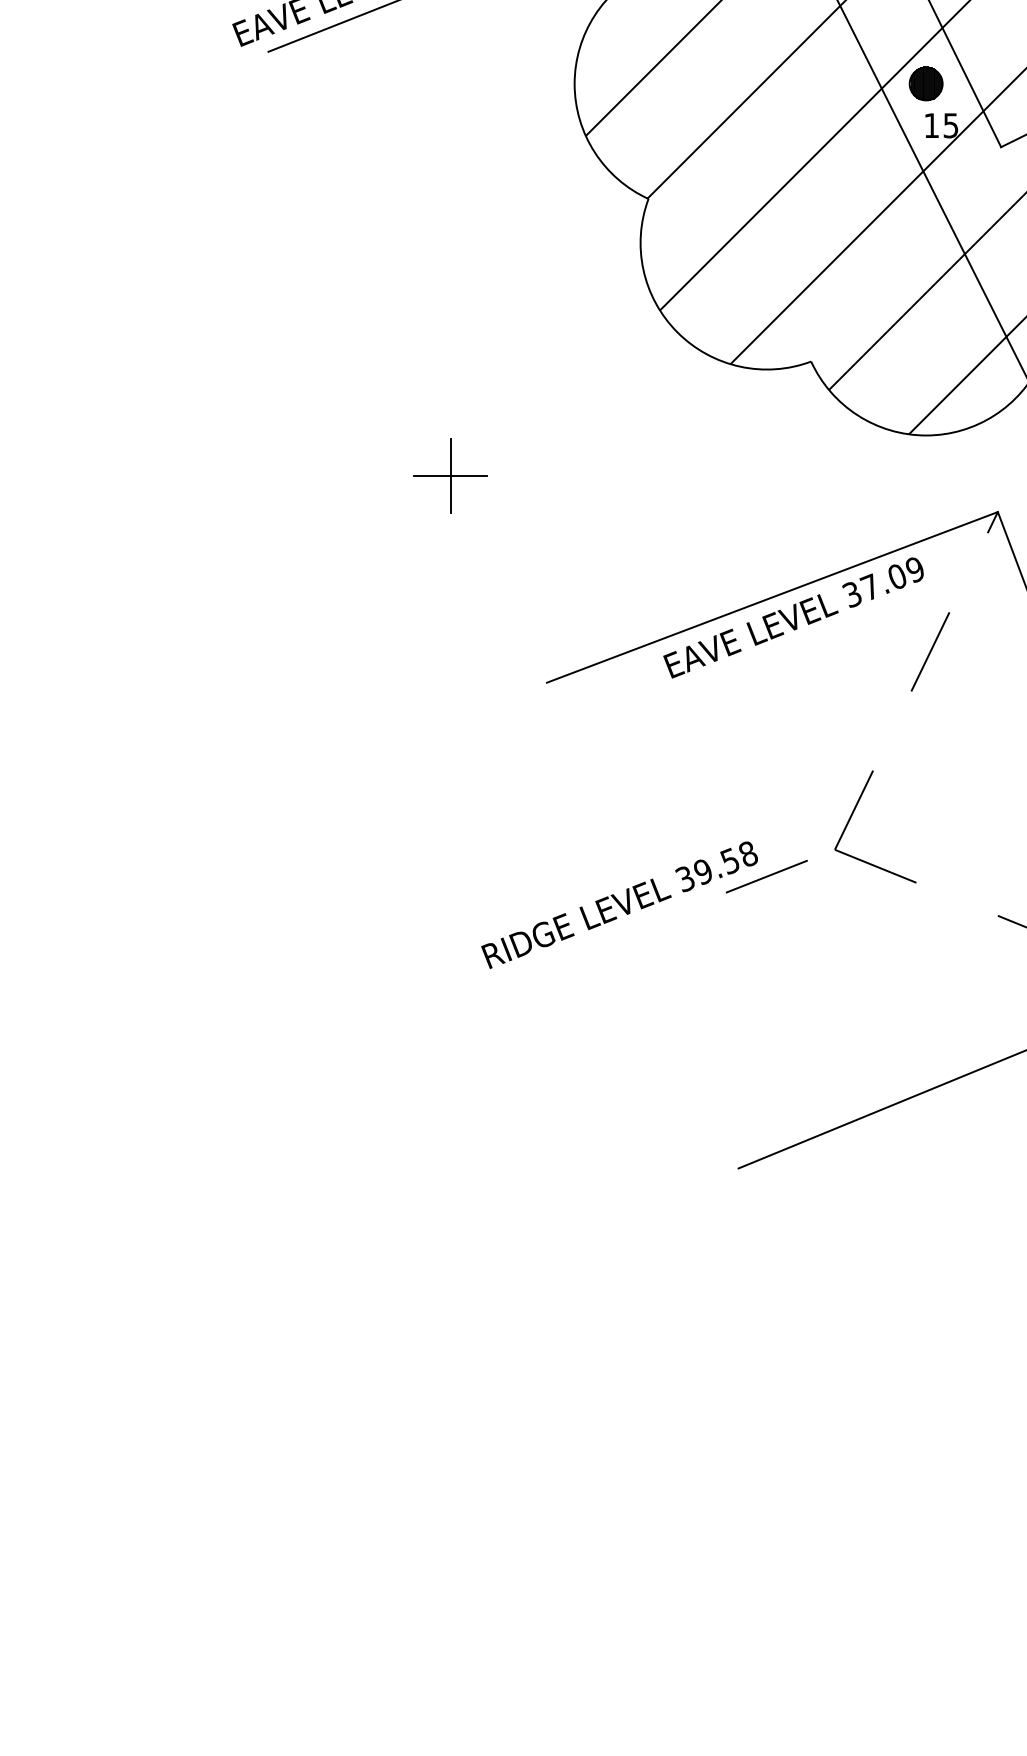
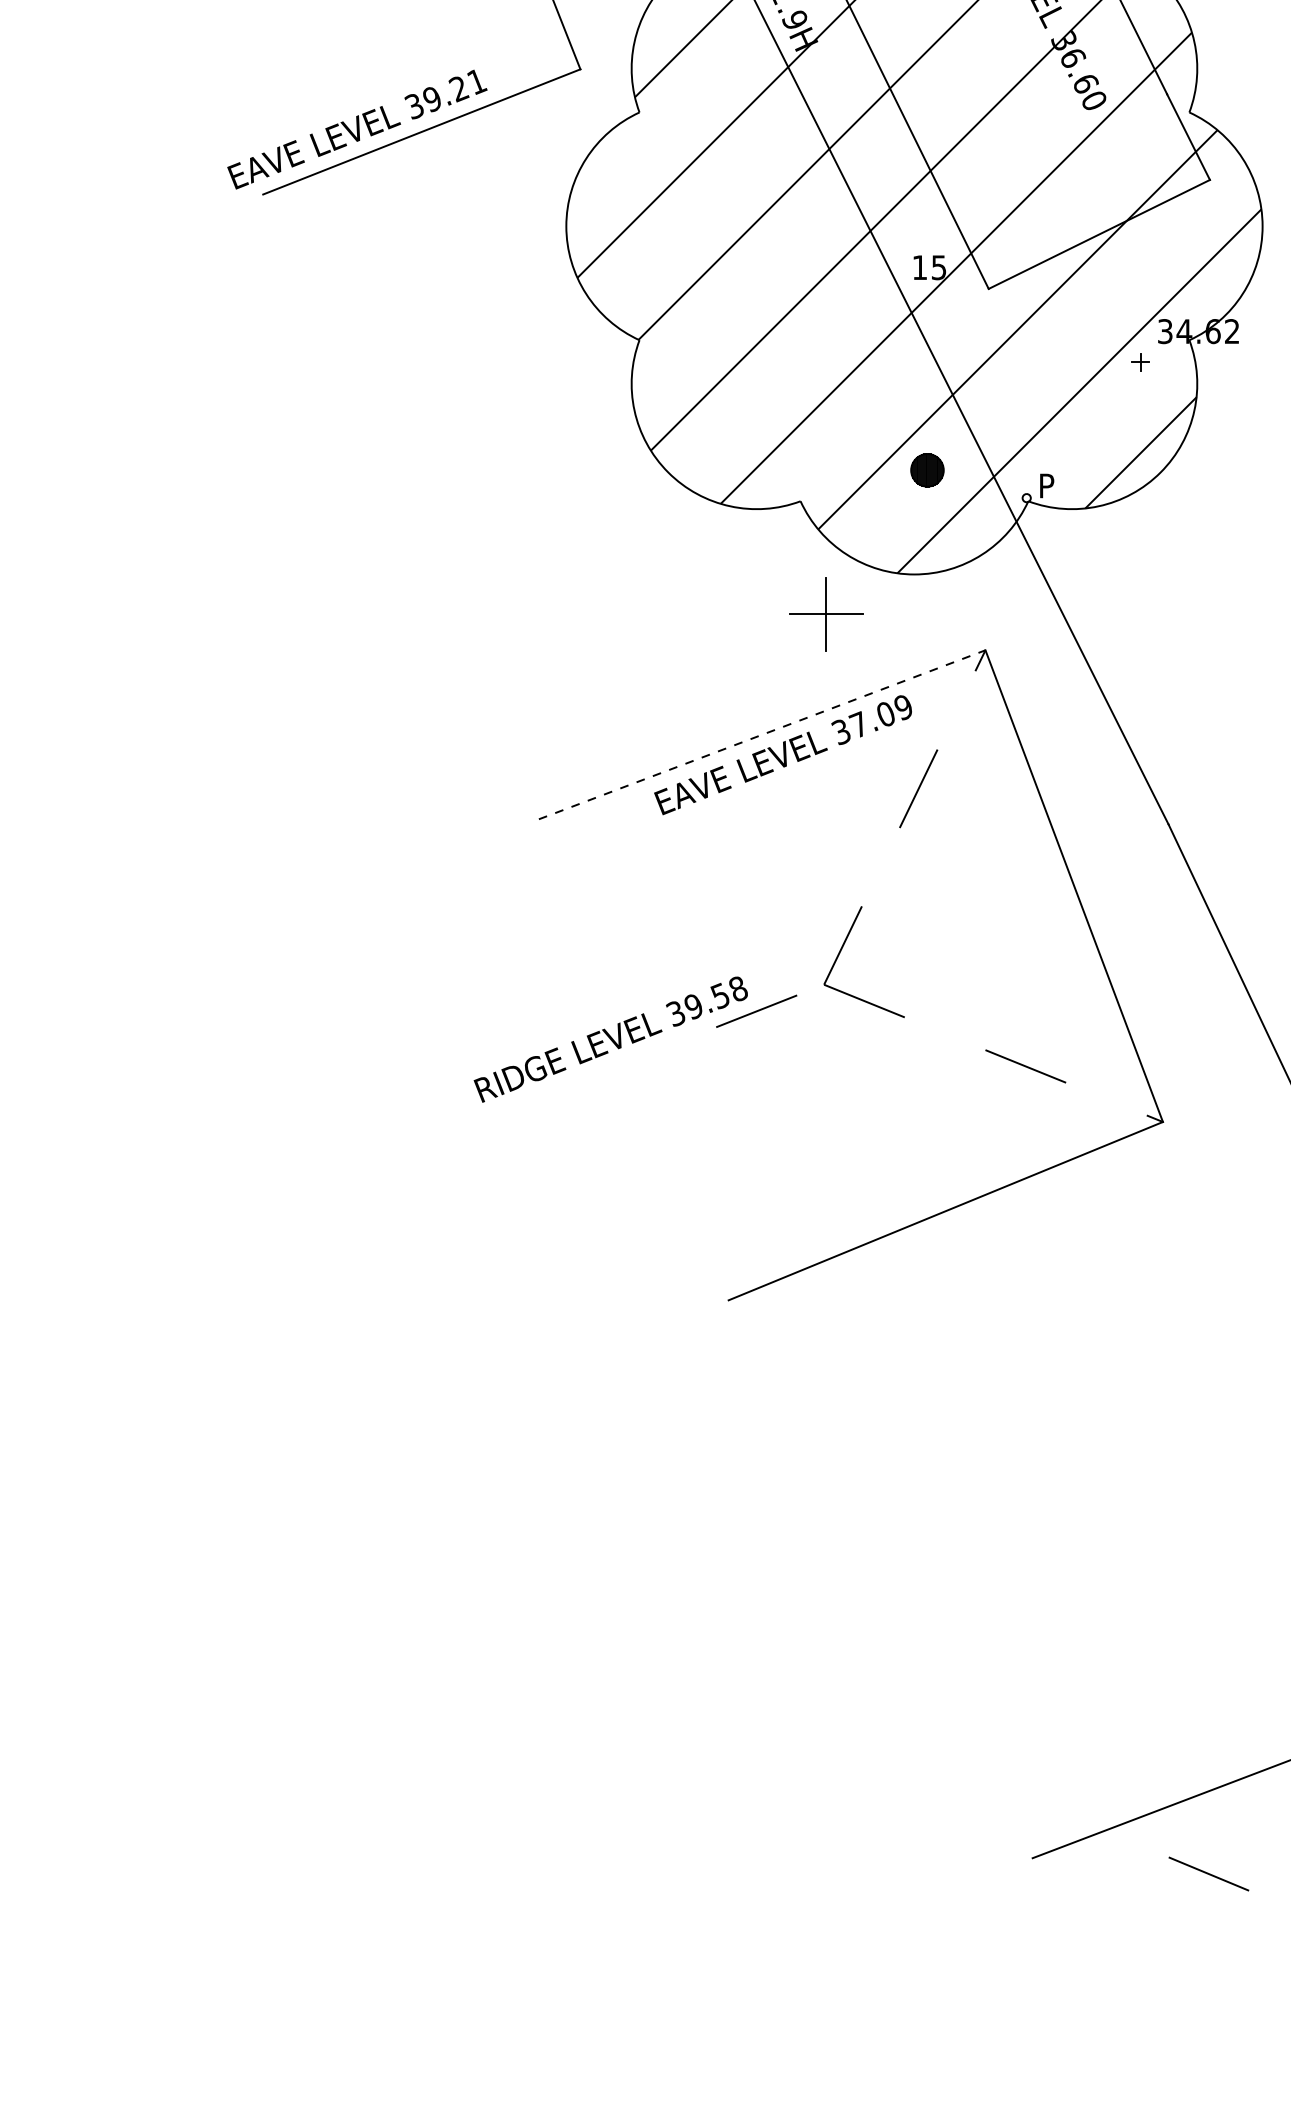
part: (926, 84) -> (927, 470), moved
part: (450, 475) -> (826, 614), moved
line: (772, 597) -> (762, 734), solid -> dashed

